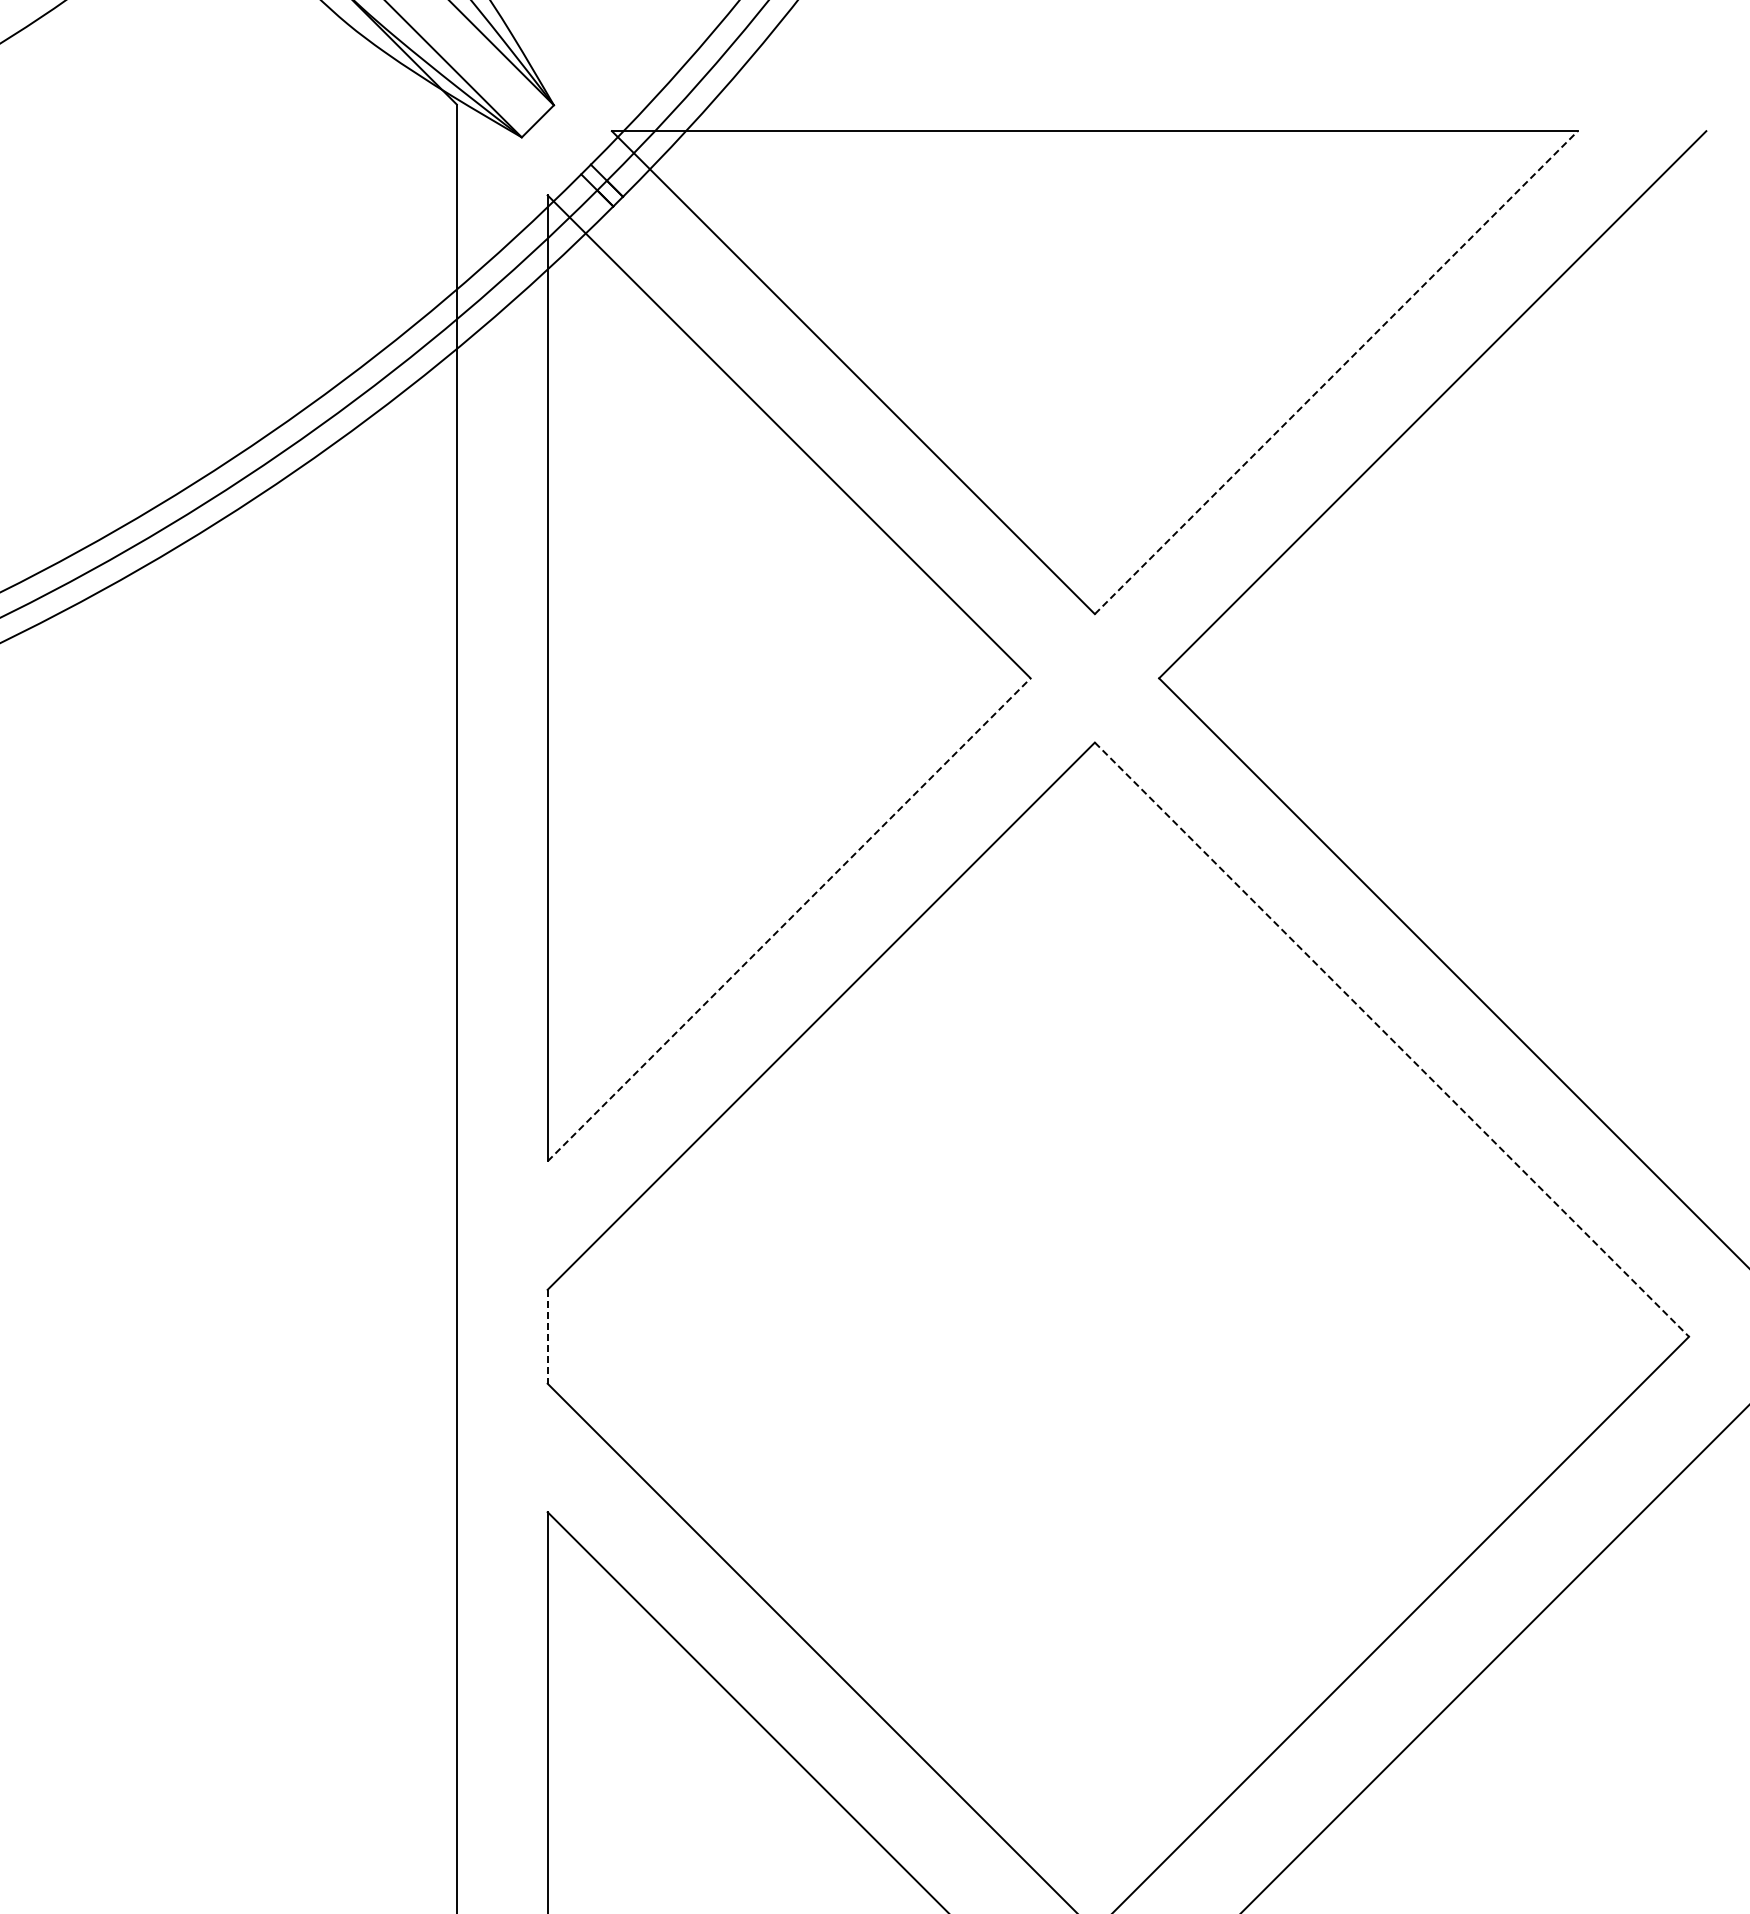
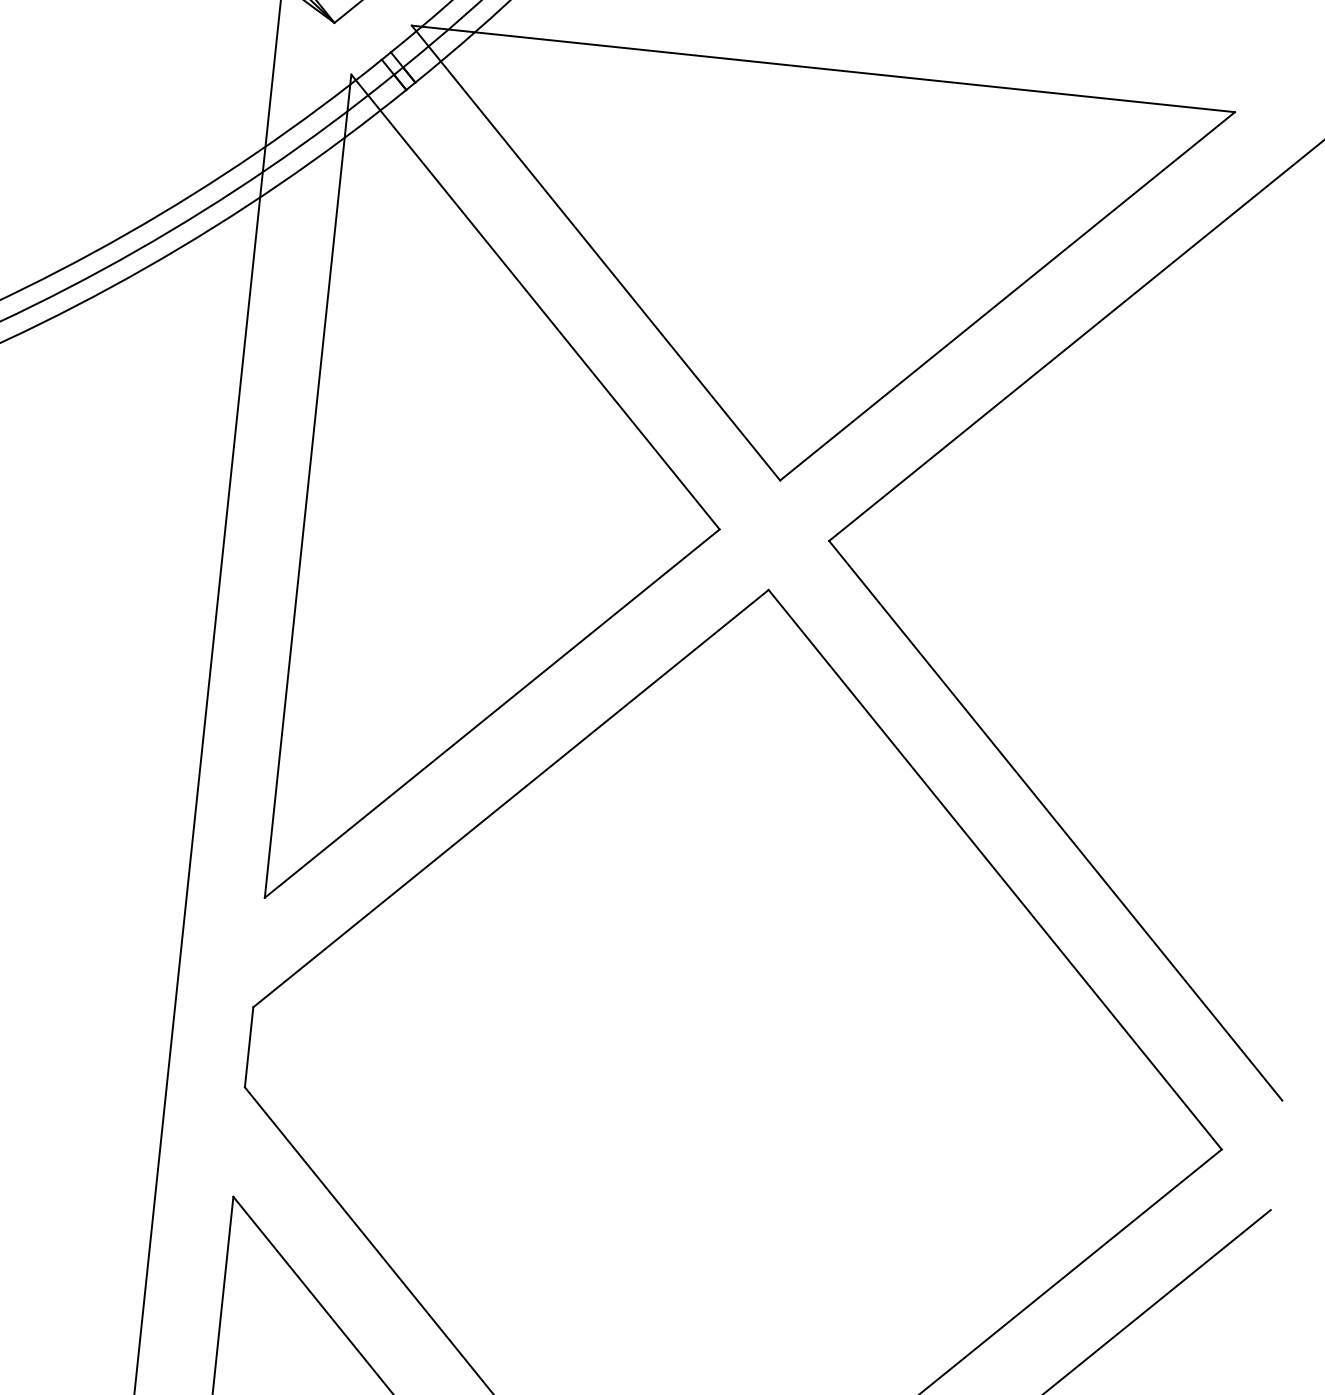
line: (1336, 372) -> (1007, 296), dashed -> solid
line: (789, 919) -> (492, 713), dashed -> solid
line: (1392, 1040) -> (995, 870), dashed -> solid
line: (547, 1336) -> (248, 1047), dashed -> solid

